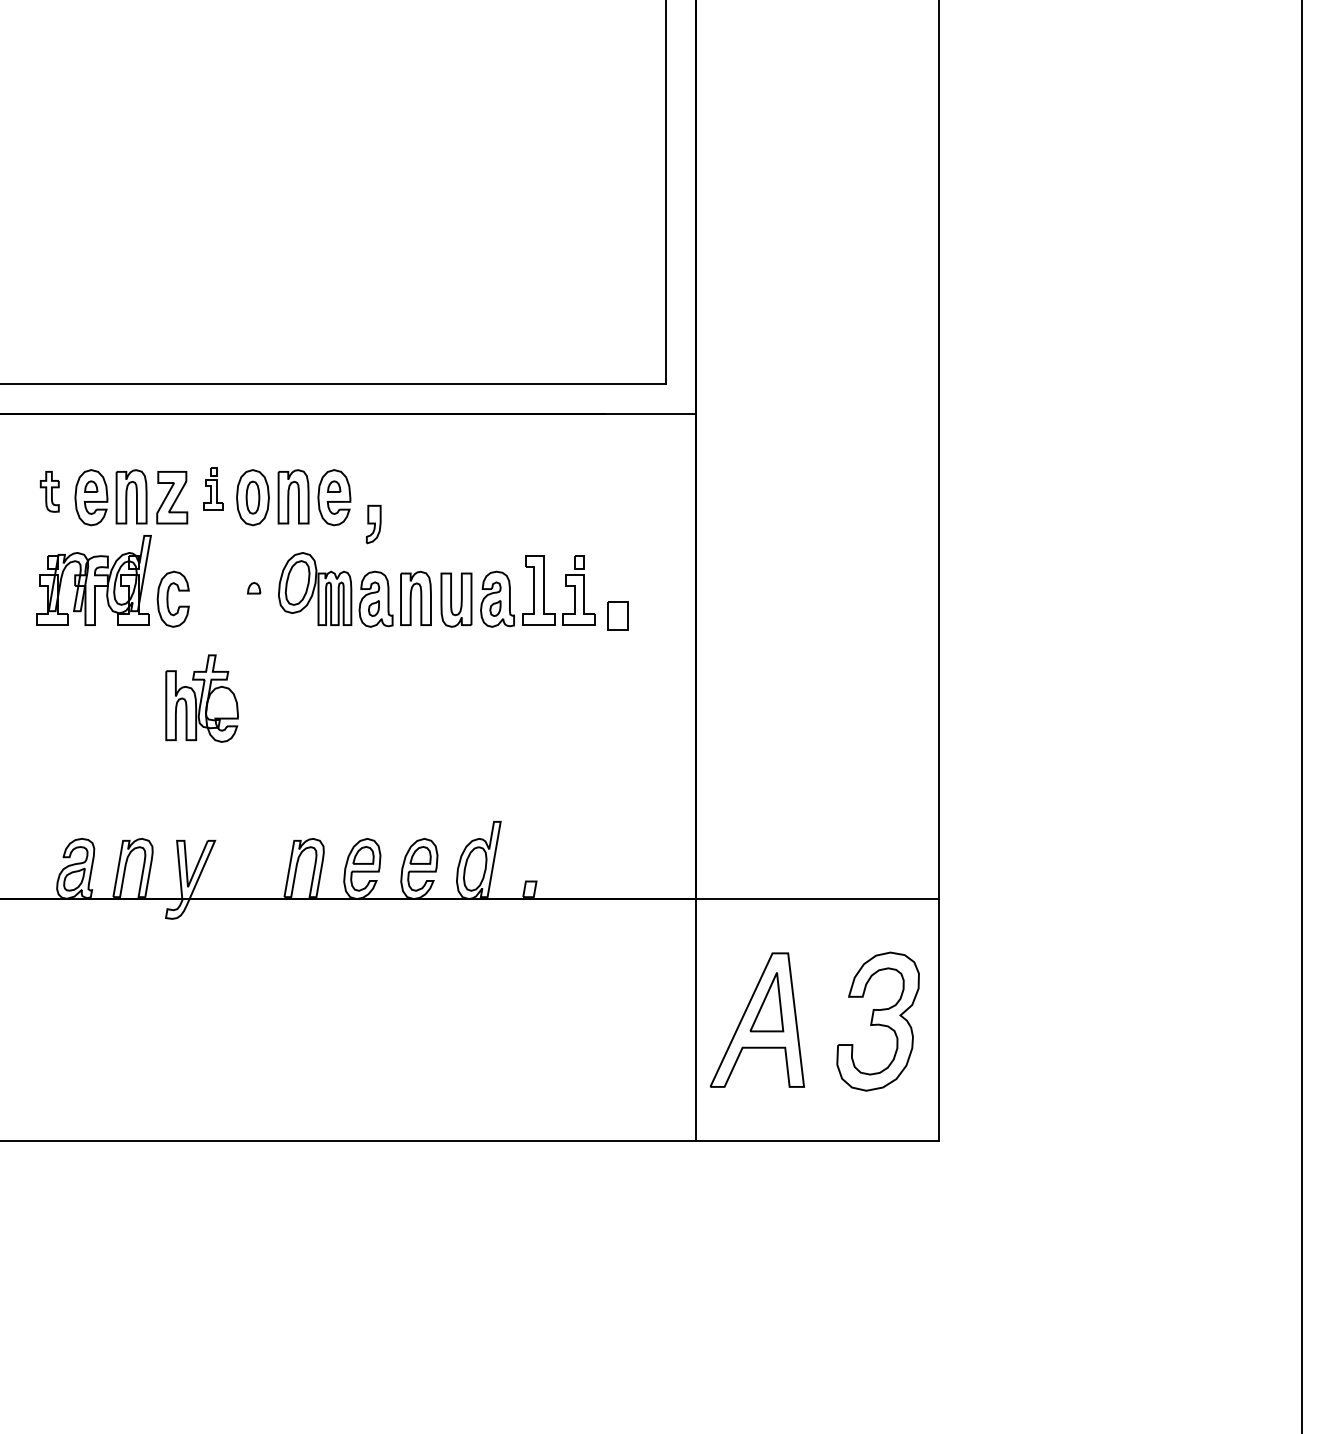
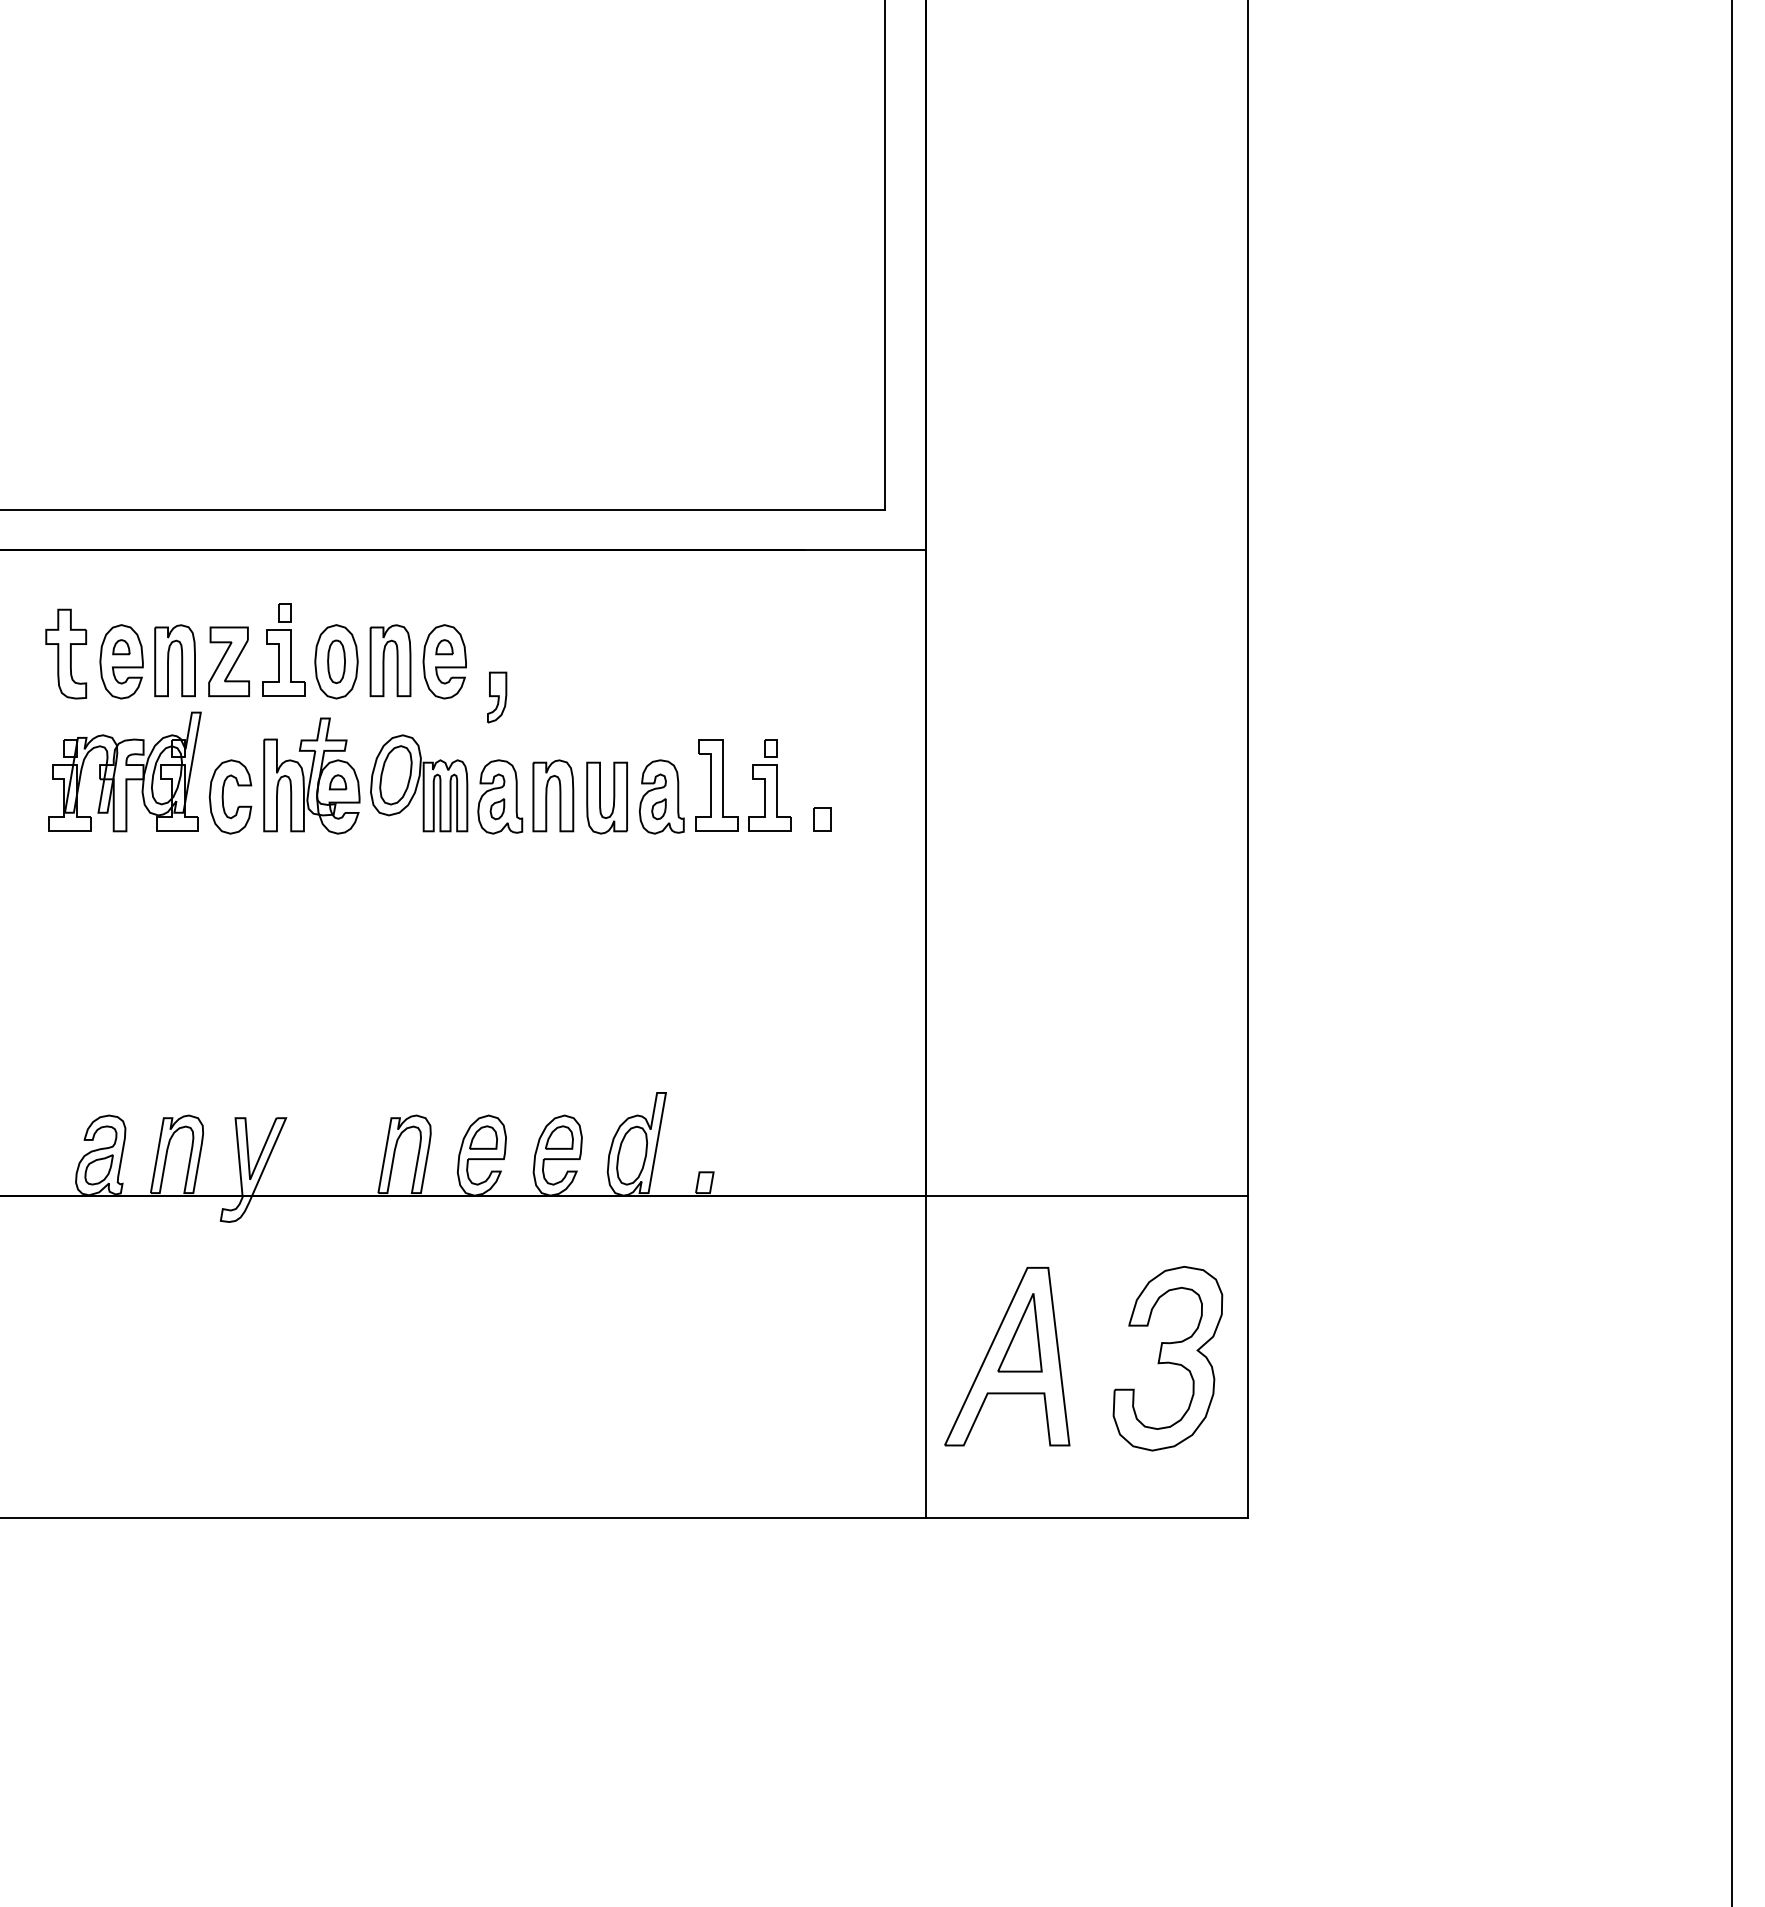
part: (213, 488) -> (283, 649), size x1.67
part: (49, 491) -> (66, 653), size x1.67
part: (618, 616) -> (822, 819), size x0.62
part: (201, 698) -> (311, 775), moved

